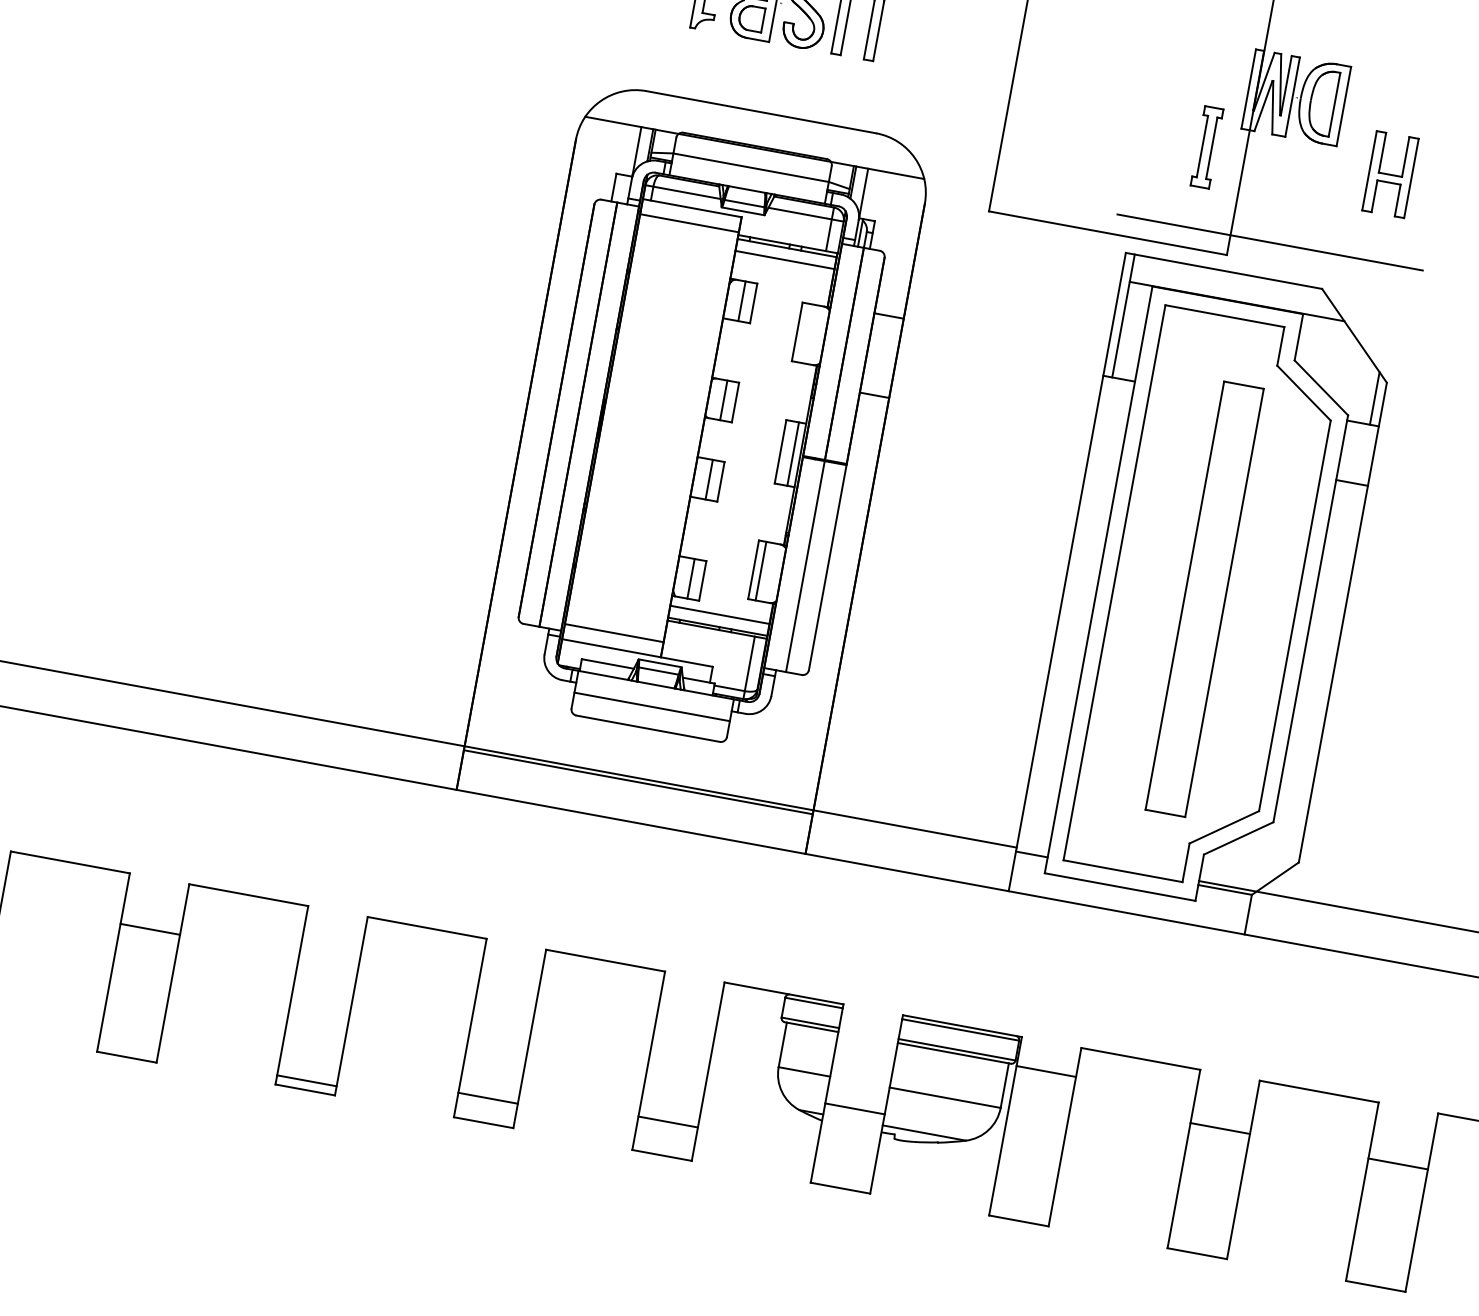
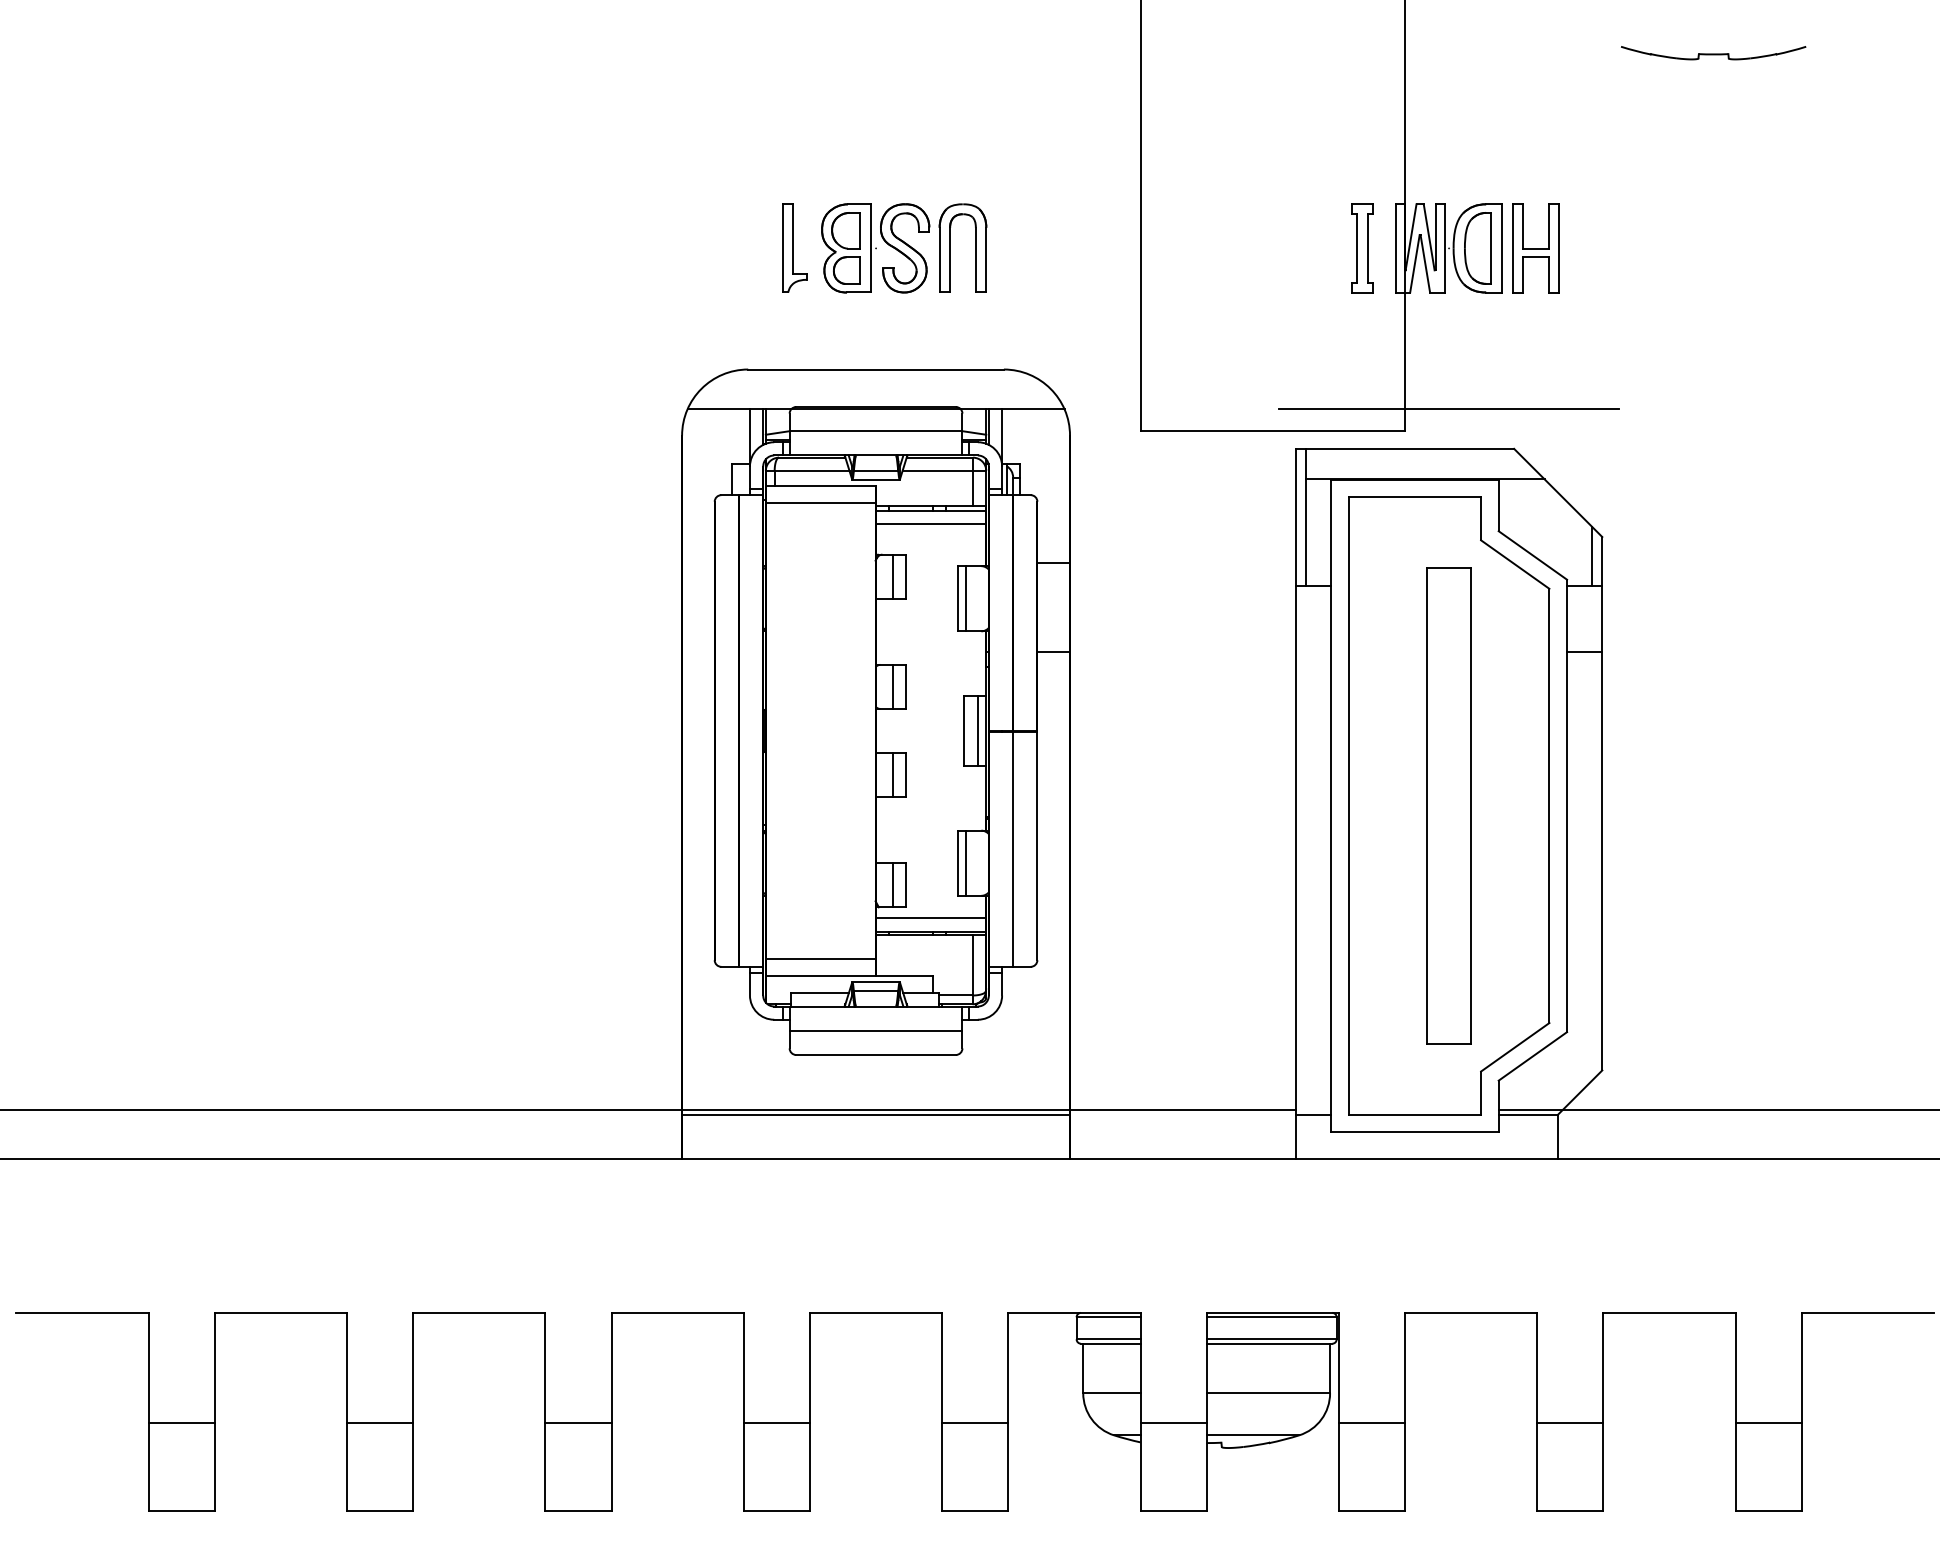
part: (1207, 147) -> (1362, 248), moved
part: (1389, 174) -> (1535, 248), moved
line: (804, 333) -> (966, 598), added
line: (150, 929) -> (380, 1423), moved
line: (1045, 1071) -> (1371, 1423), moved
line: (306, 1081) -> (578, 1423), moved
line: (487, 1098) -> (776, 1423), moved
line: (668, 1122) -> (975, 1423), moved
line: (1220, 1128) -> (1570, 1423), moved
line: (1397, 1164) -> (1768, 1423), moved

